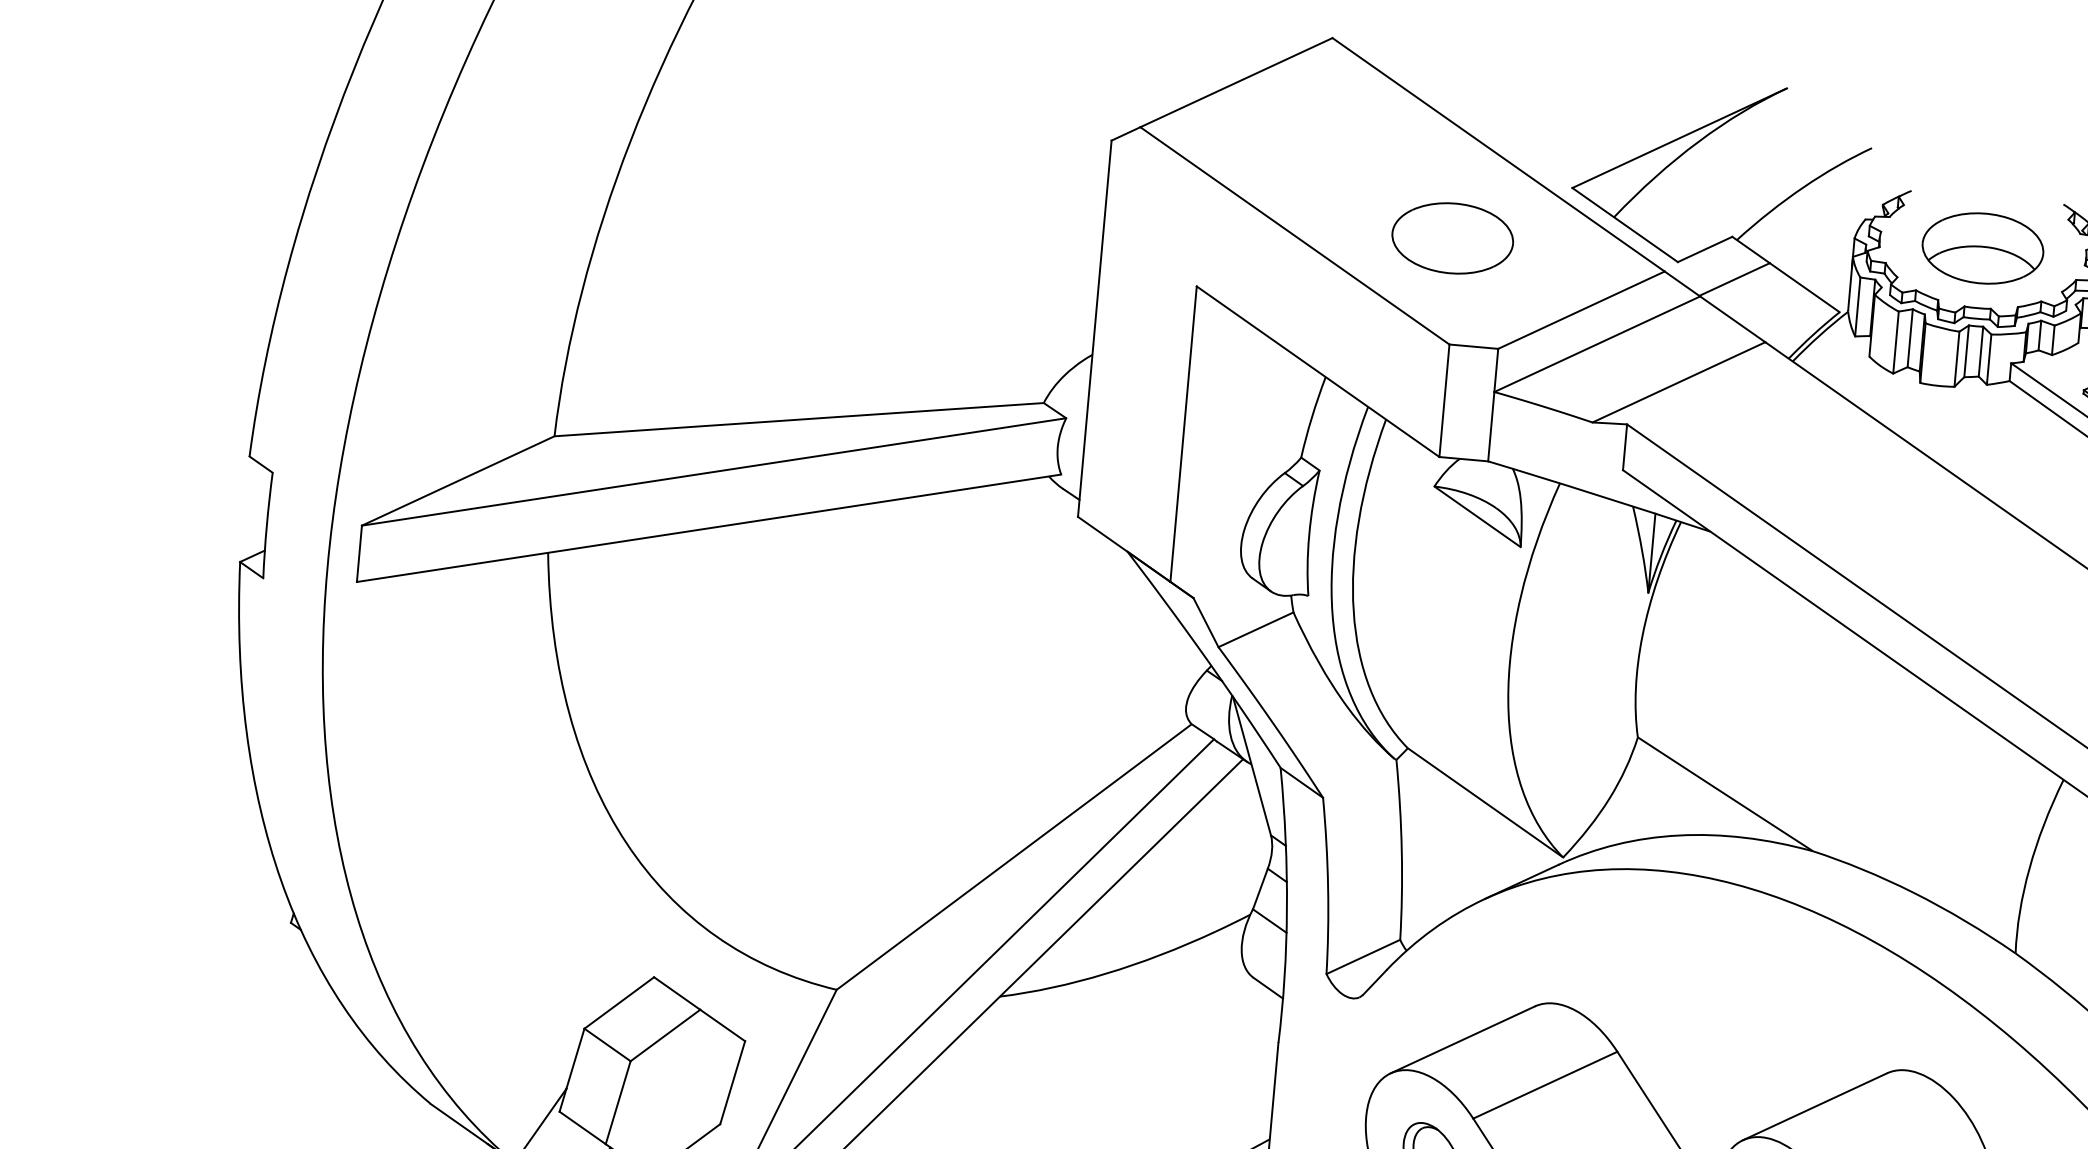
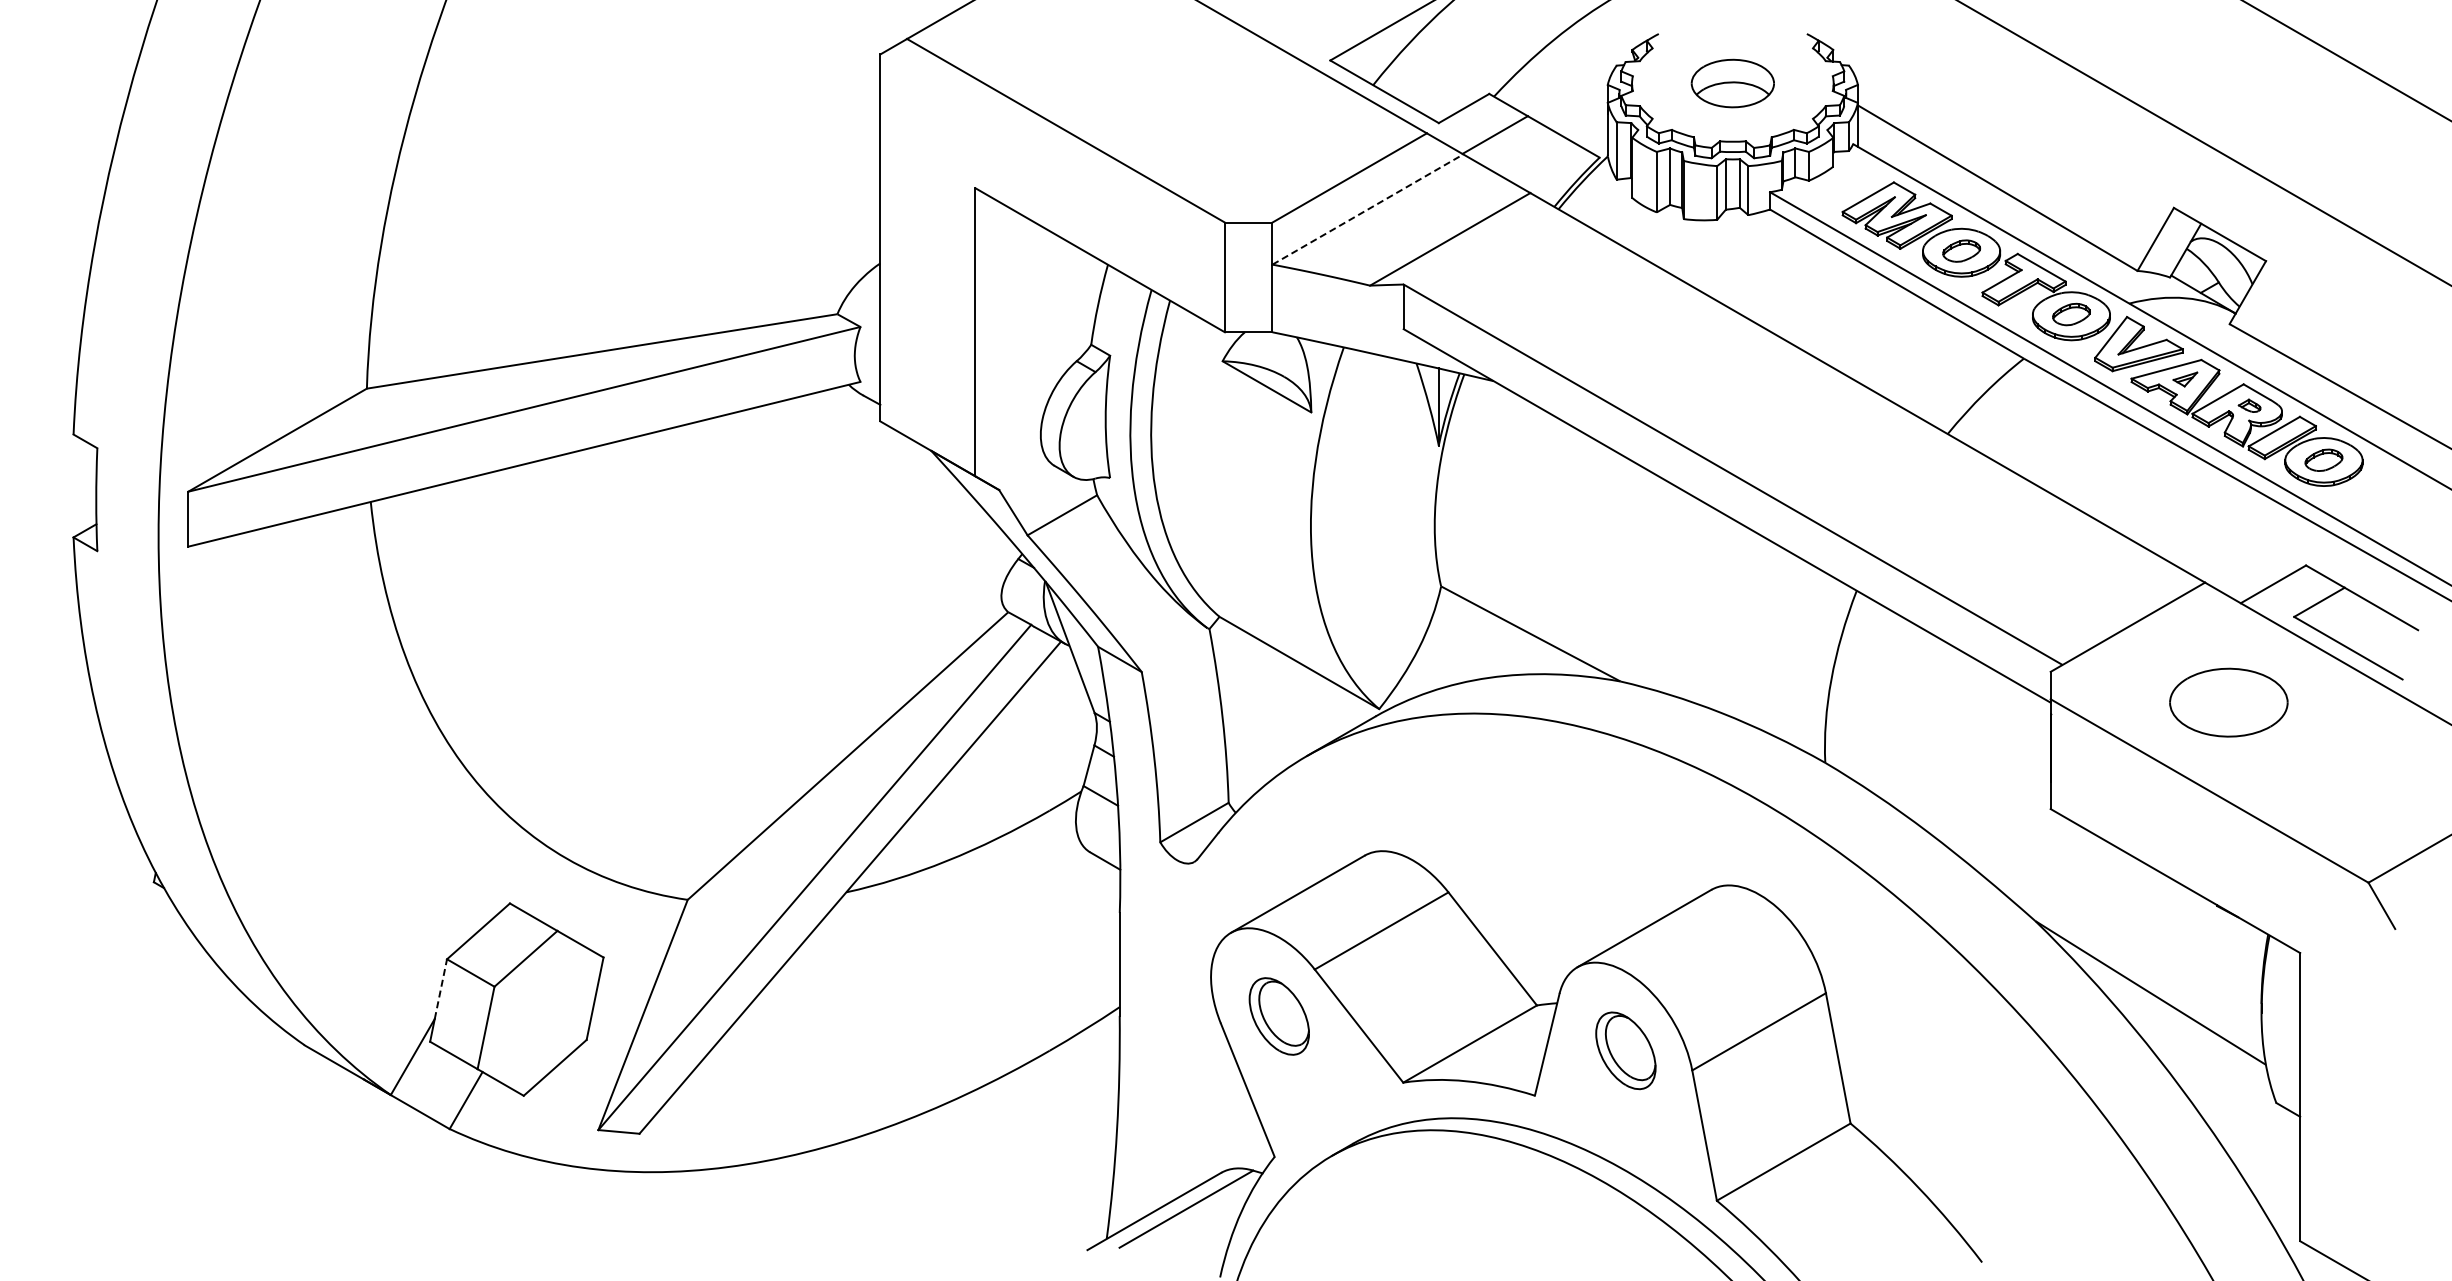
part: (1452, 238) -> (1218, 119), removed
part: (1982, 248) -> (1732, 83), size x0.7
line: (1597, 344) -> (1368, 209), solid -> dashed
line: (576, 1058) -> (441, 988), solid -> dashed

